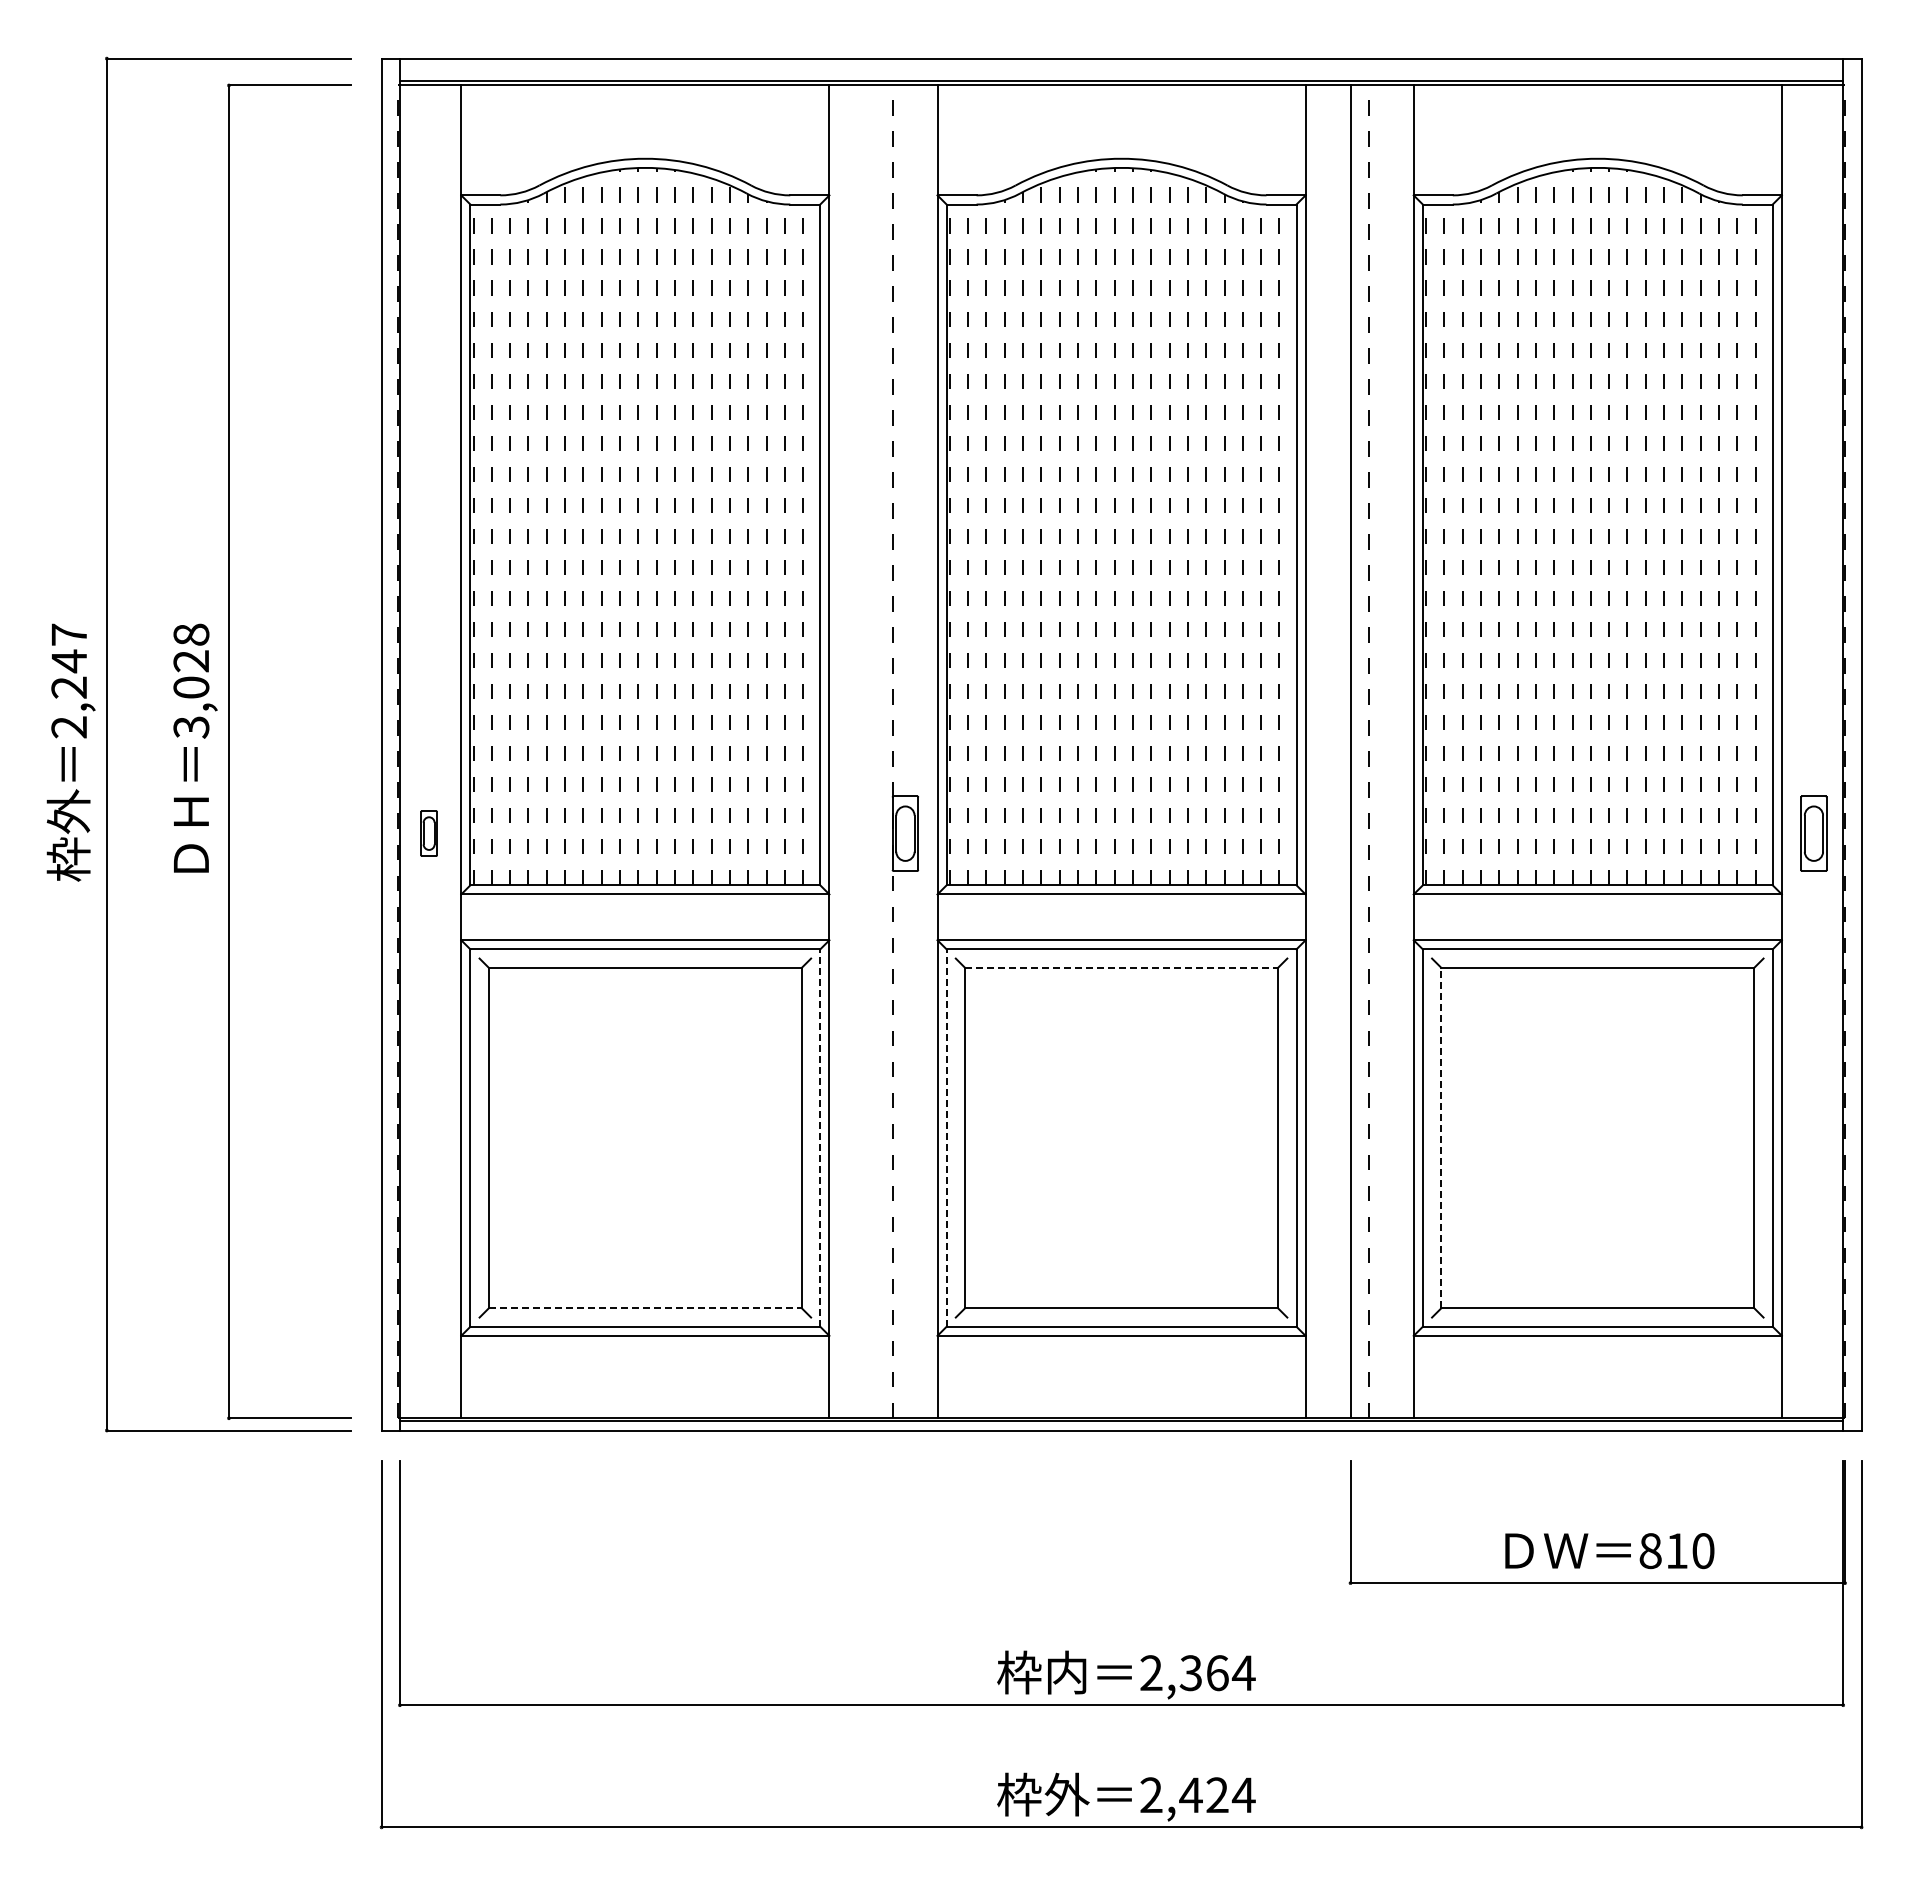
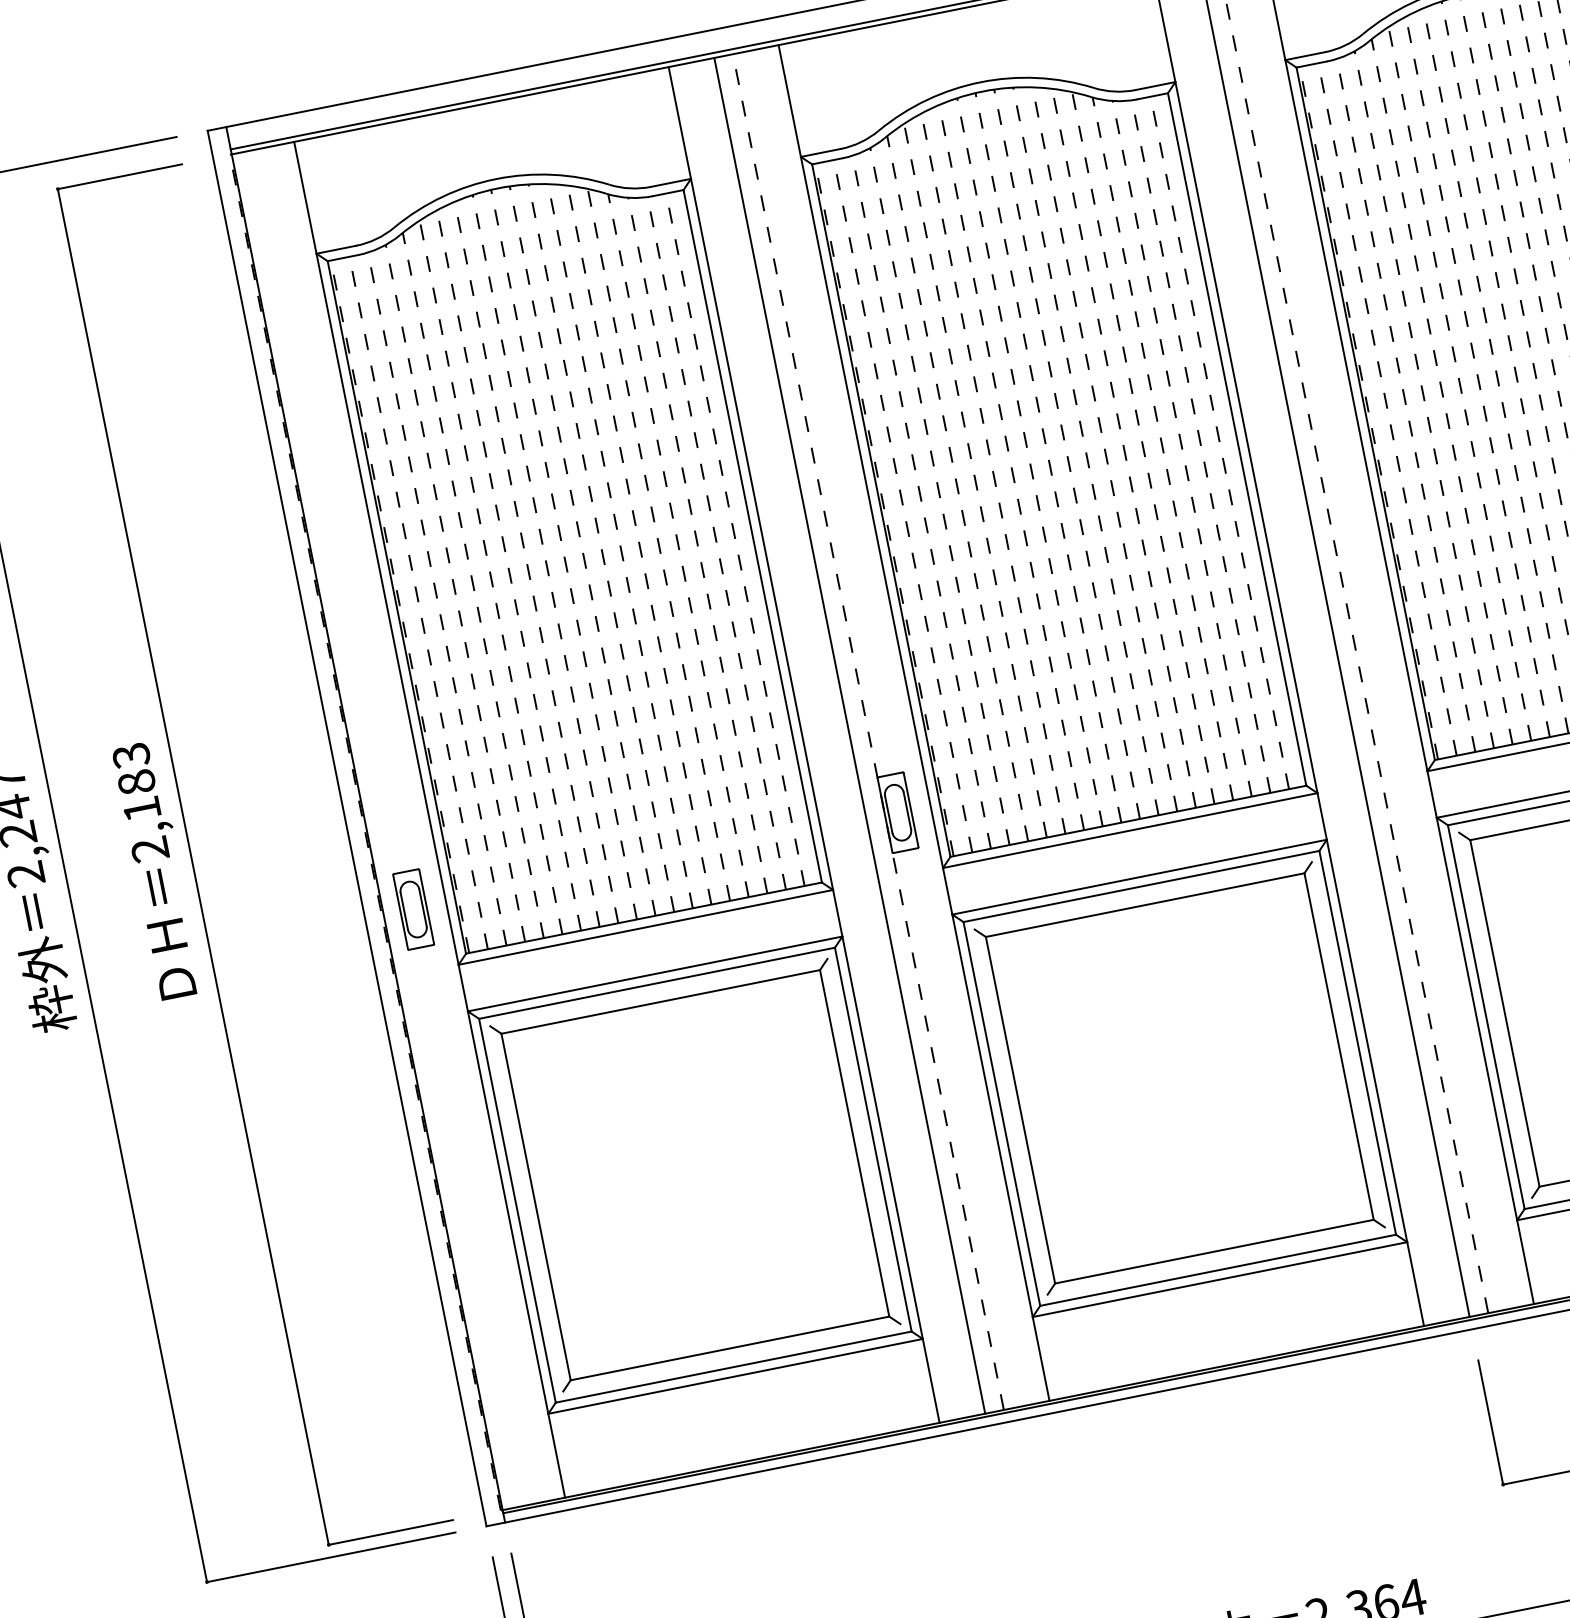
text: (191, 680) -> (140, 802), 3,028 -> 2,183
line: (874, 751) -> (849, 735), added
part: (428, 833) -> (412, 909), size x1.67
line: (1121, 967) -> (1145, 904), dashed -> solid
line: (1441, 1137) -> (1505, 1012), dashed -> solid
line: (820, 1138) -> (873, 1140), dashed -> solid
line: (946, 1138) -> (1001, 1114), dashed -> solid
line: (645, 1308) -> (730, 1348), dashed -> solid

